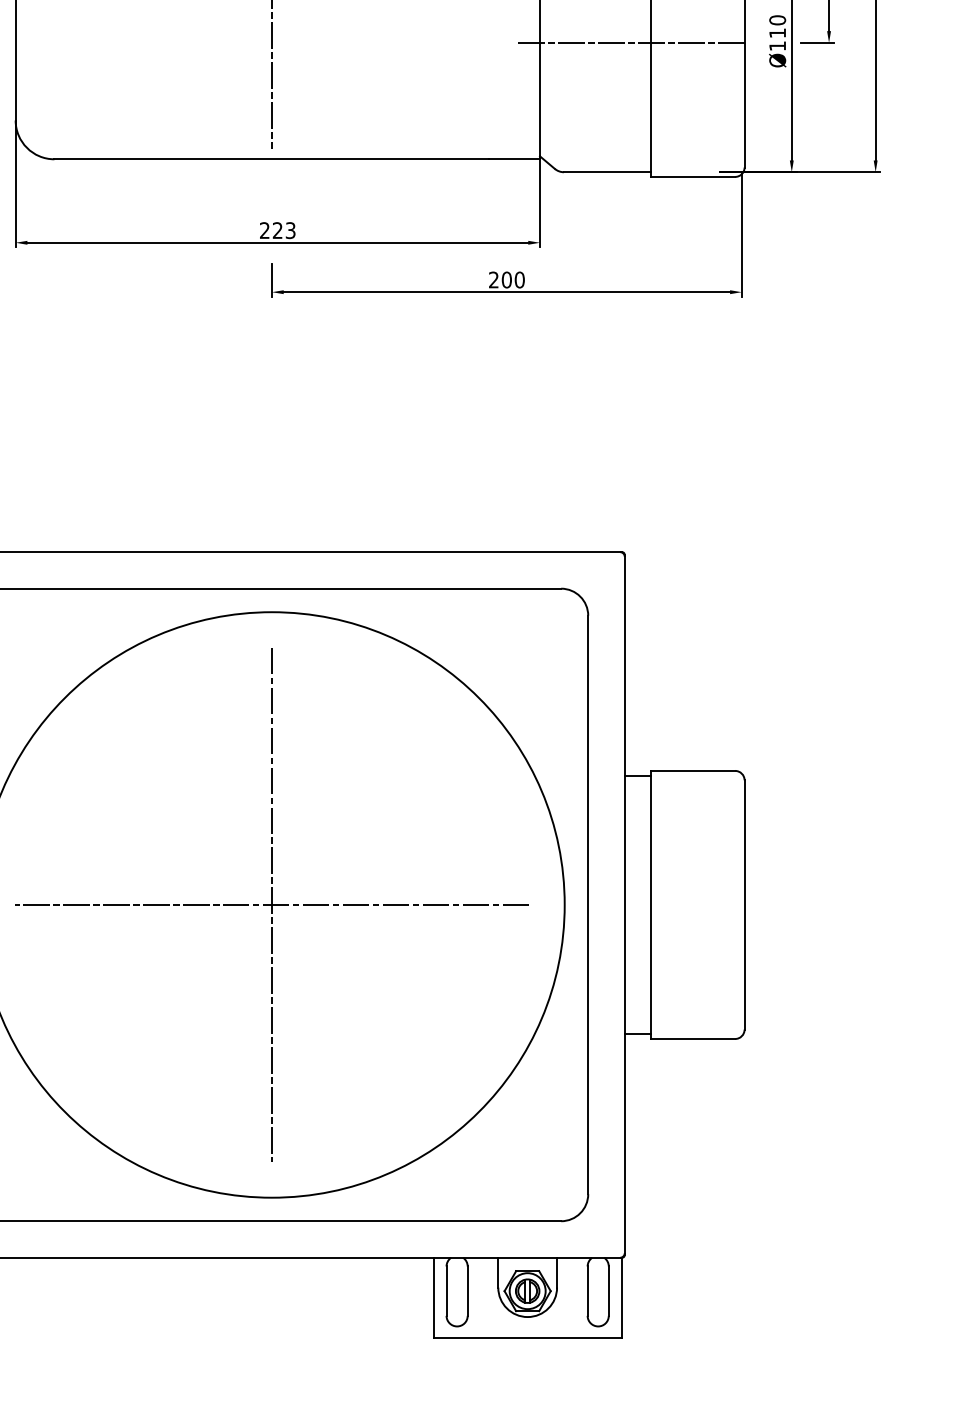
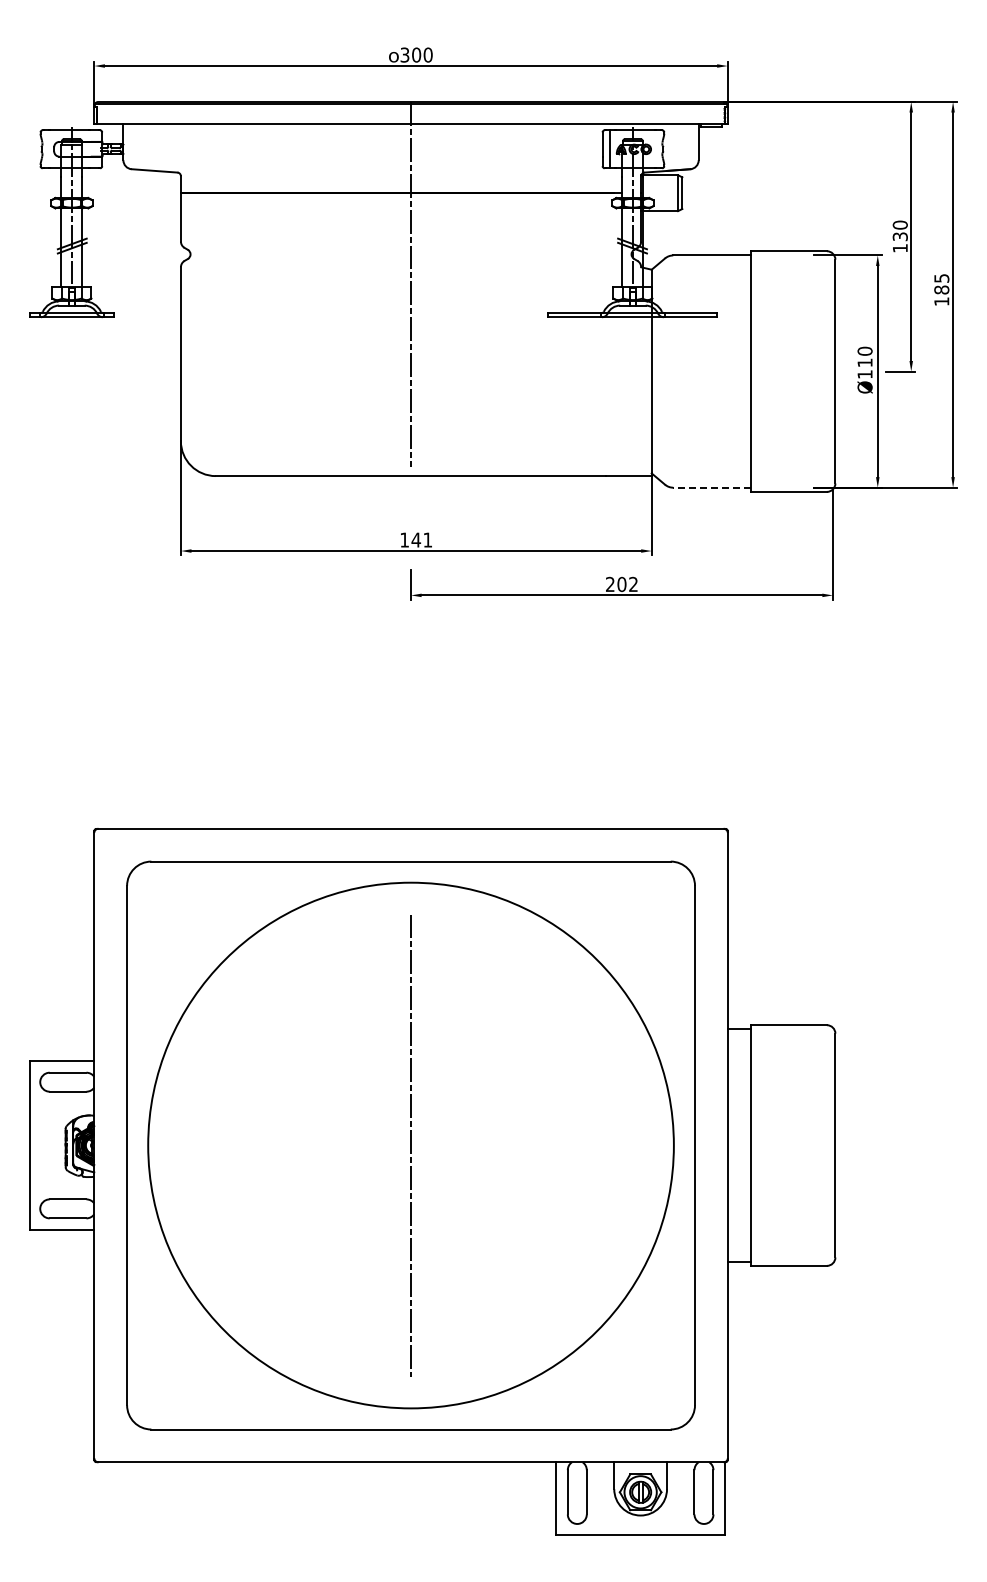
line: (629, 42) -> (732, 371), removed
line: (607, 172) -> (712, 487), solid -> dashed
text: (278, 229) -> (416, 539), 223 -> 141
text: (519, 280) -> (633, 584), 200 -> 202
line: (272, 904) -> (411, 1145), removed

